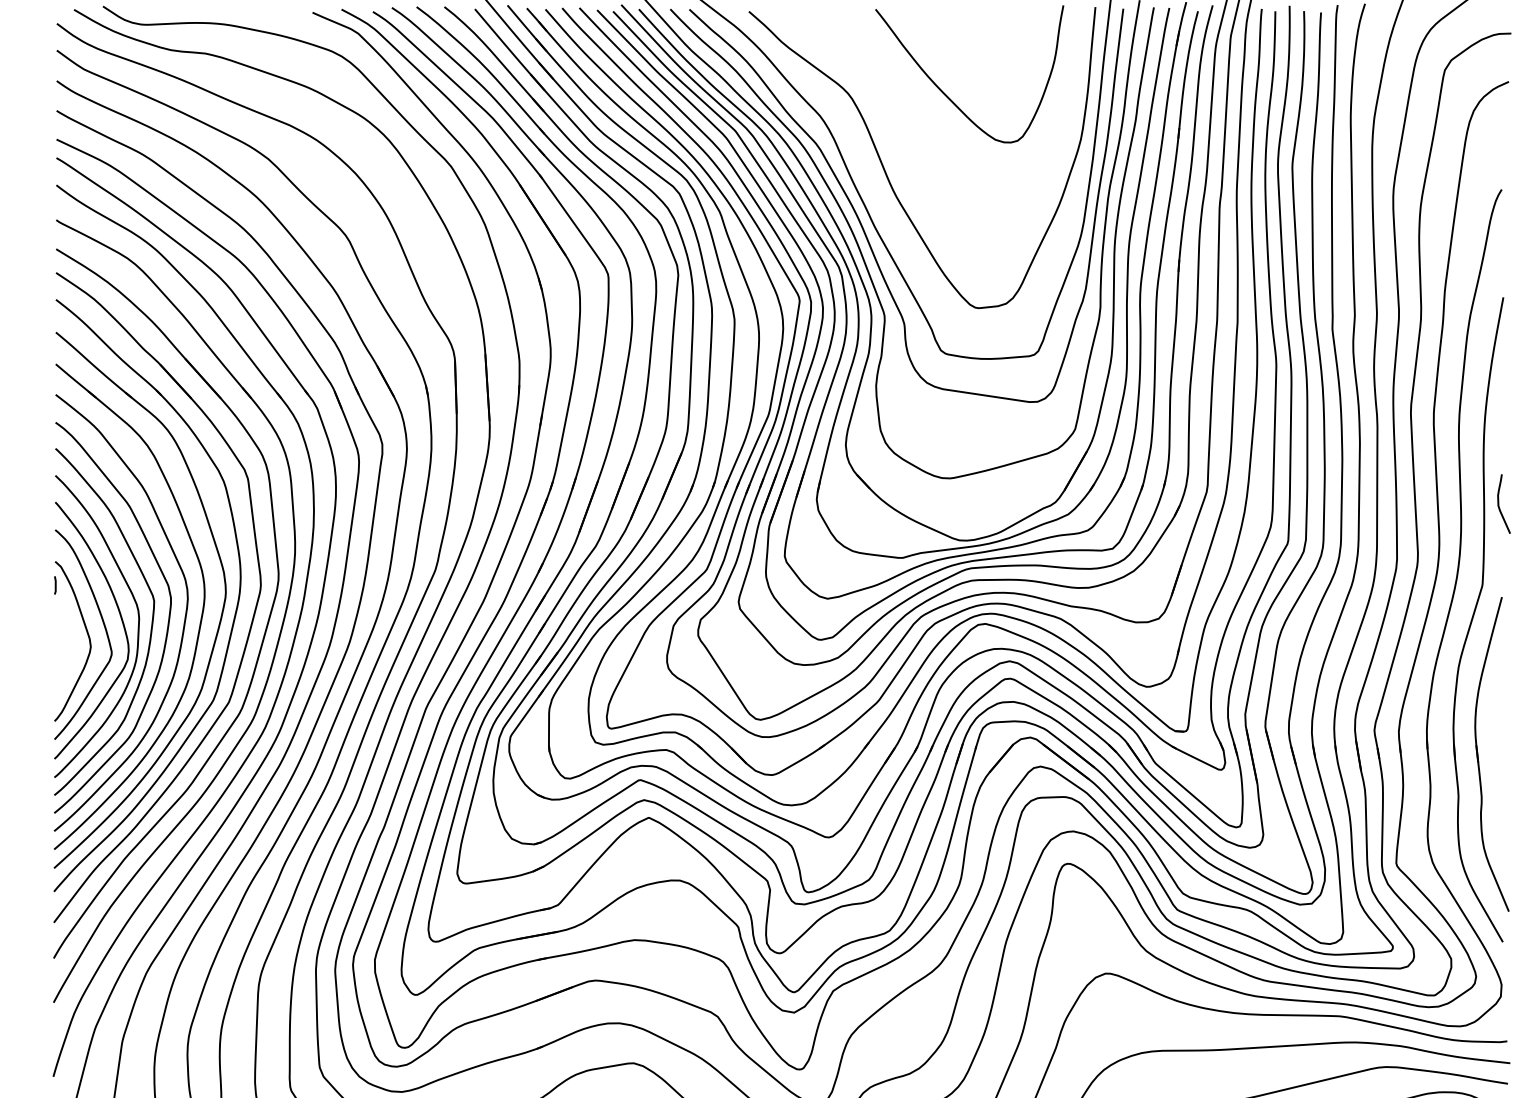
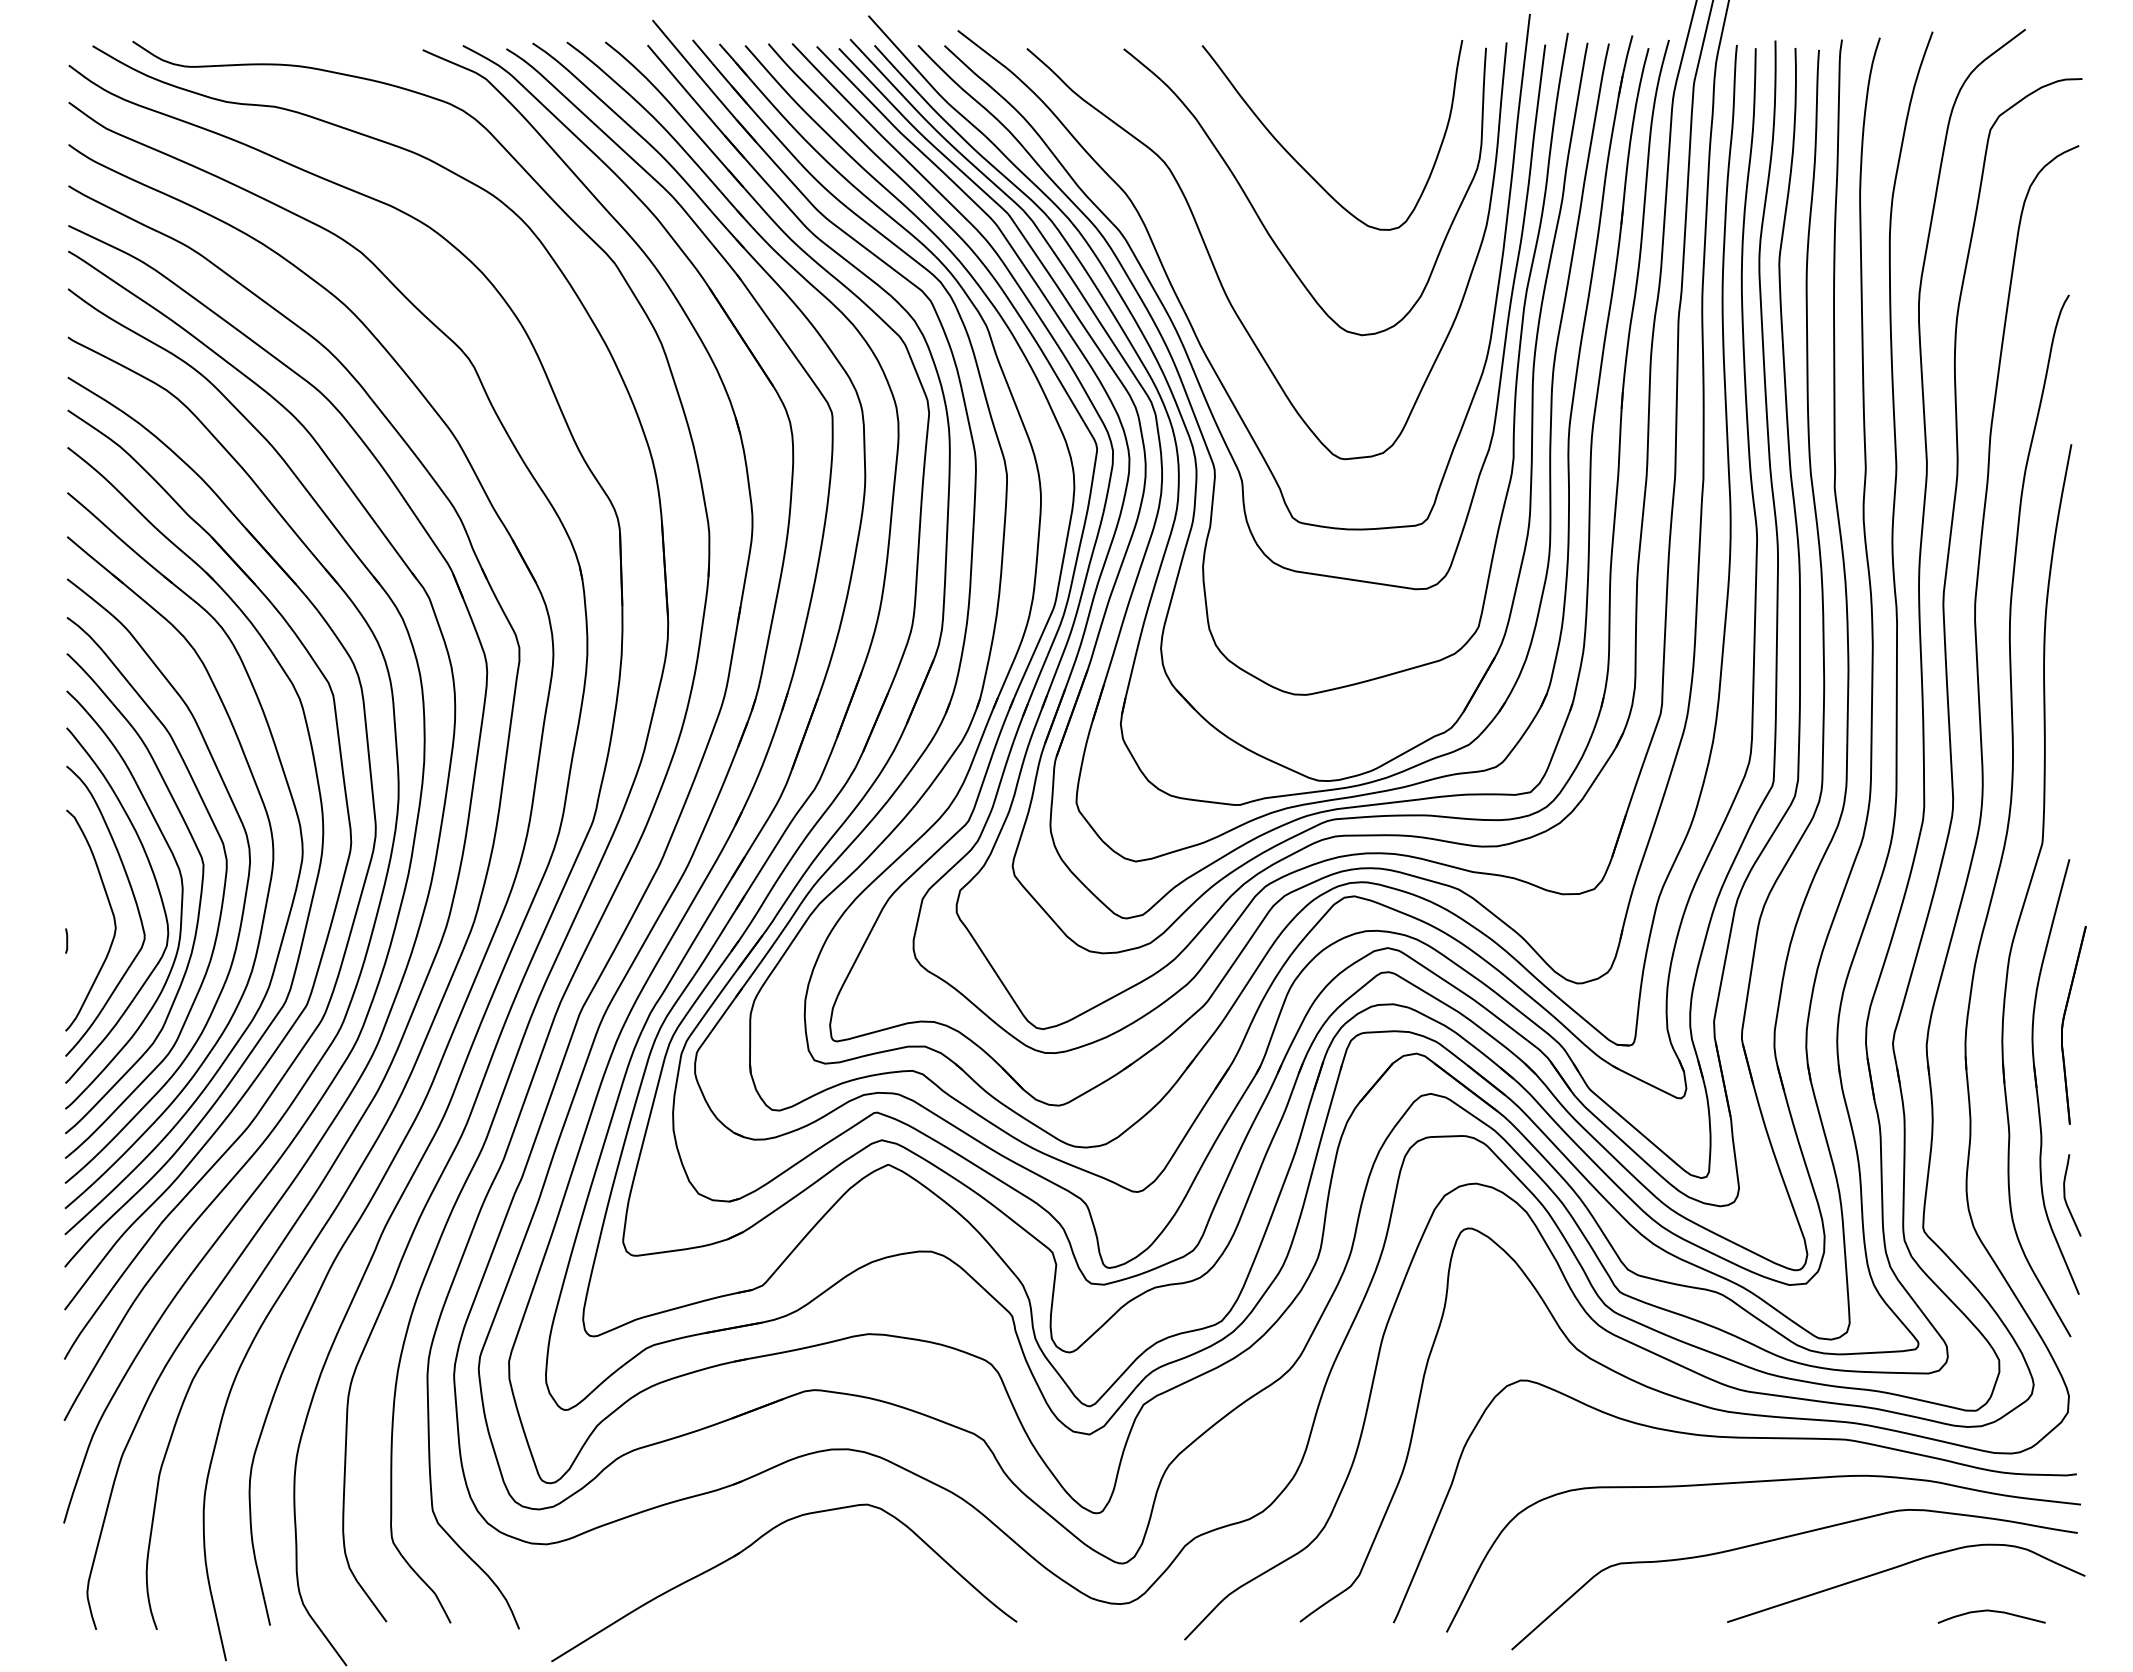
curve: (916, 131) -> (1258, 214), added
curve: (1499, 504) -> (2065, 1195), moved
line: (55, 585) -> (66, 940), moved
part: (1497, 717) -> (2063, 1025), added

